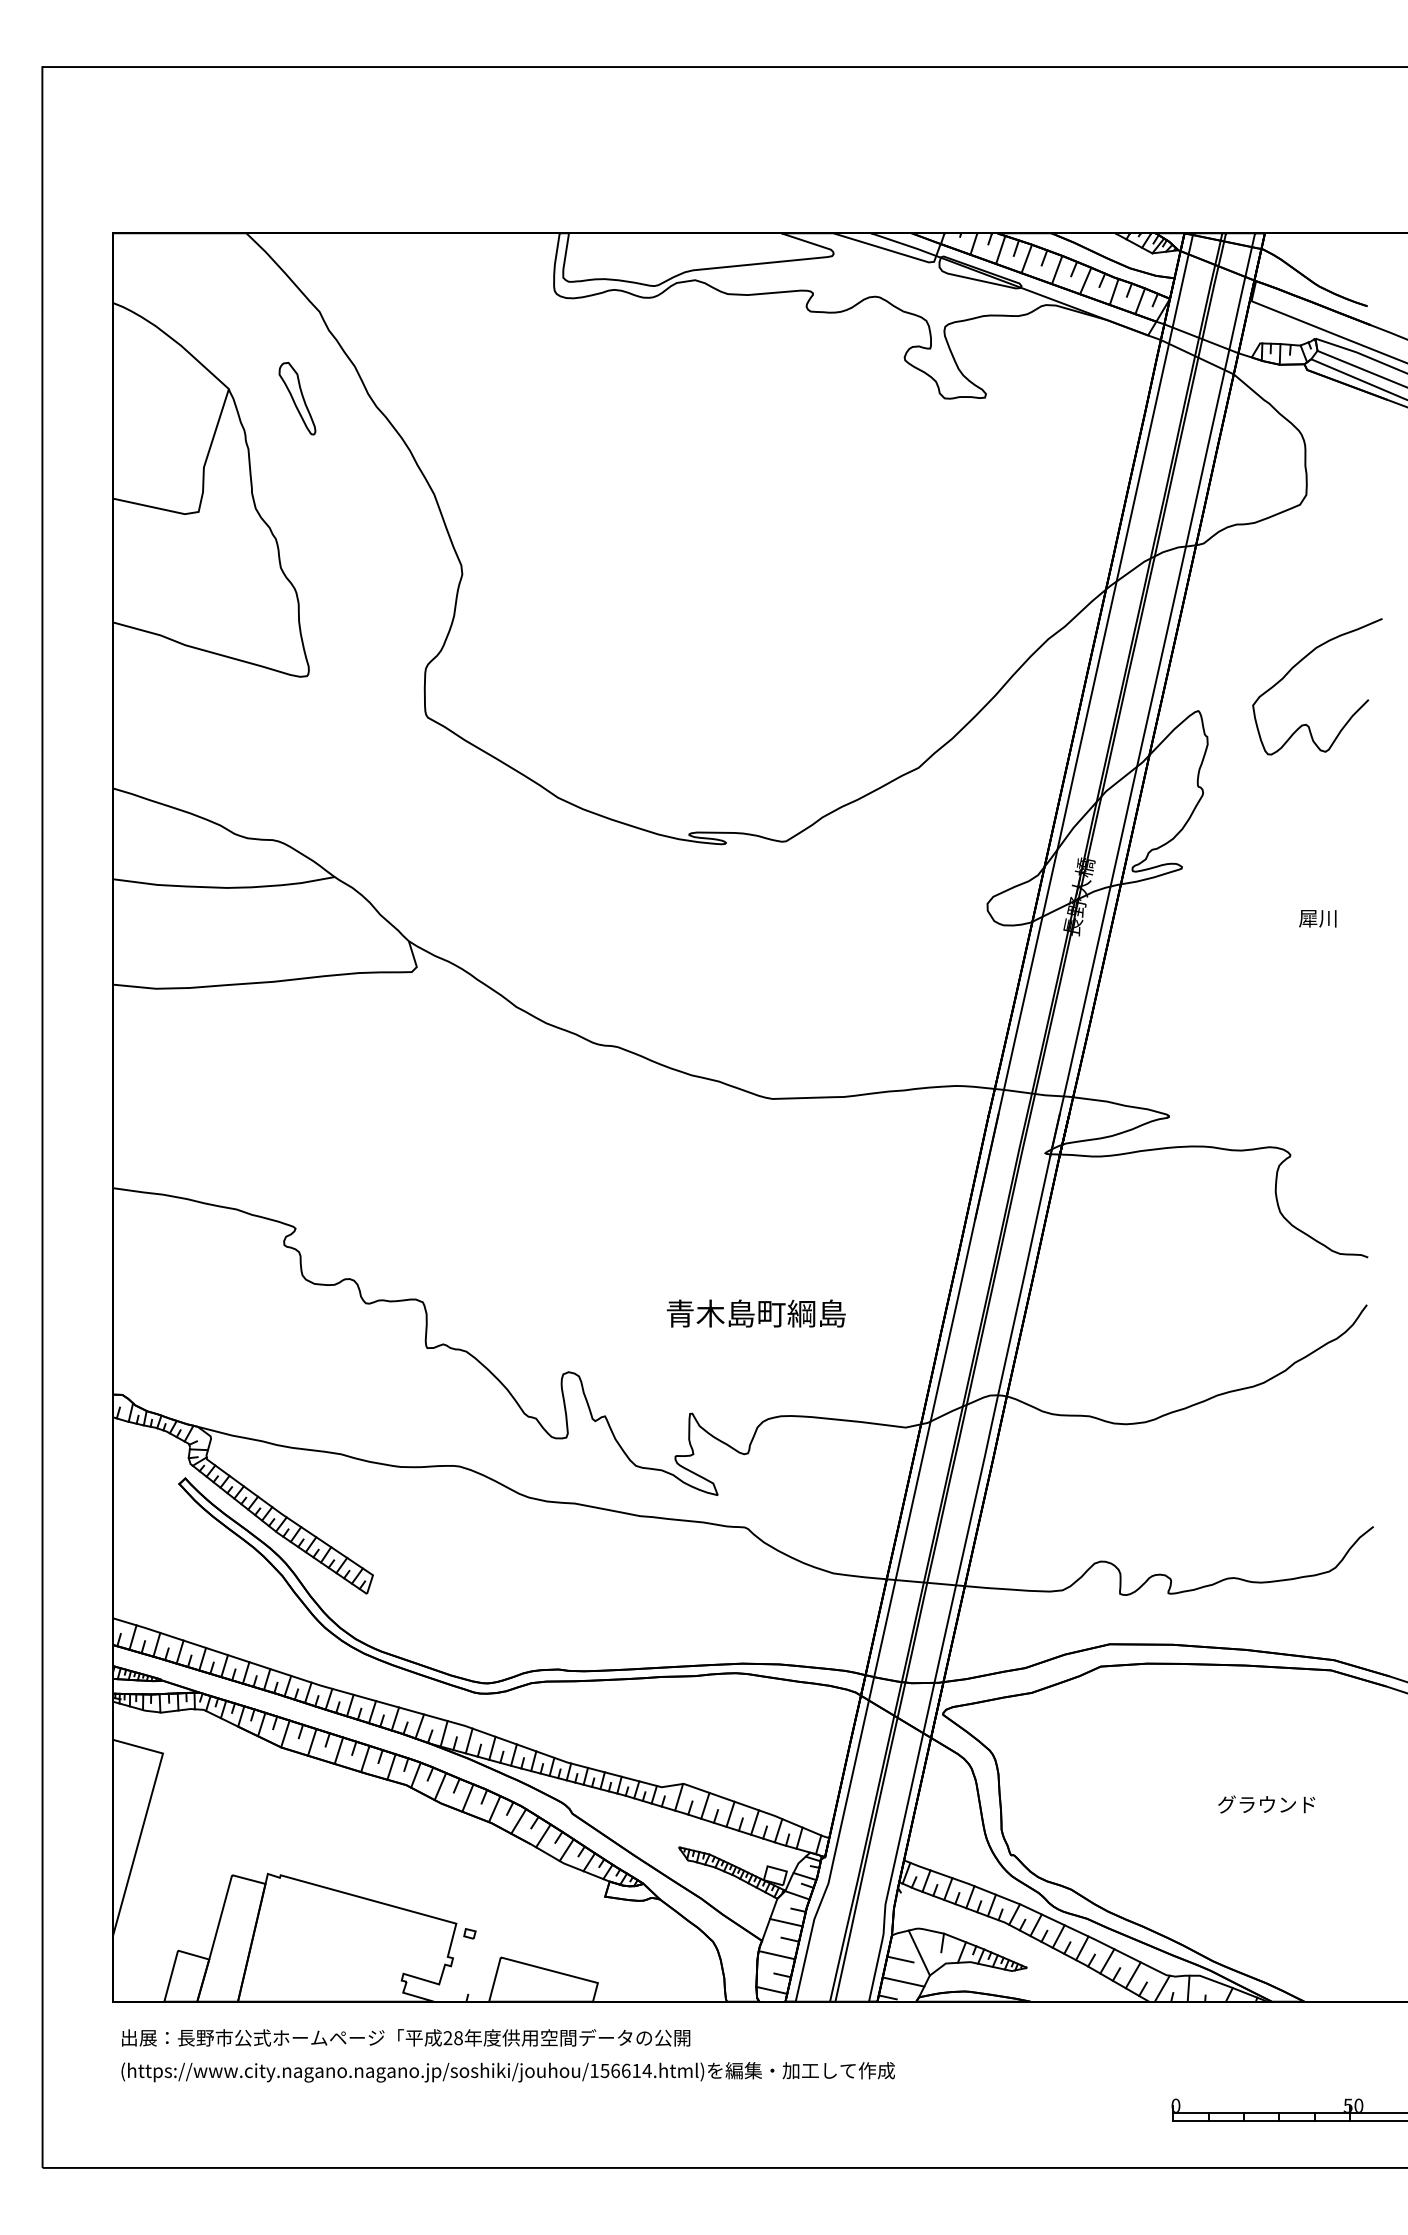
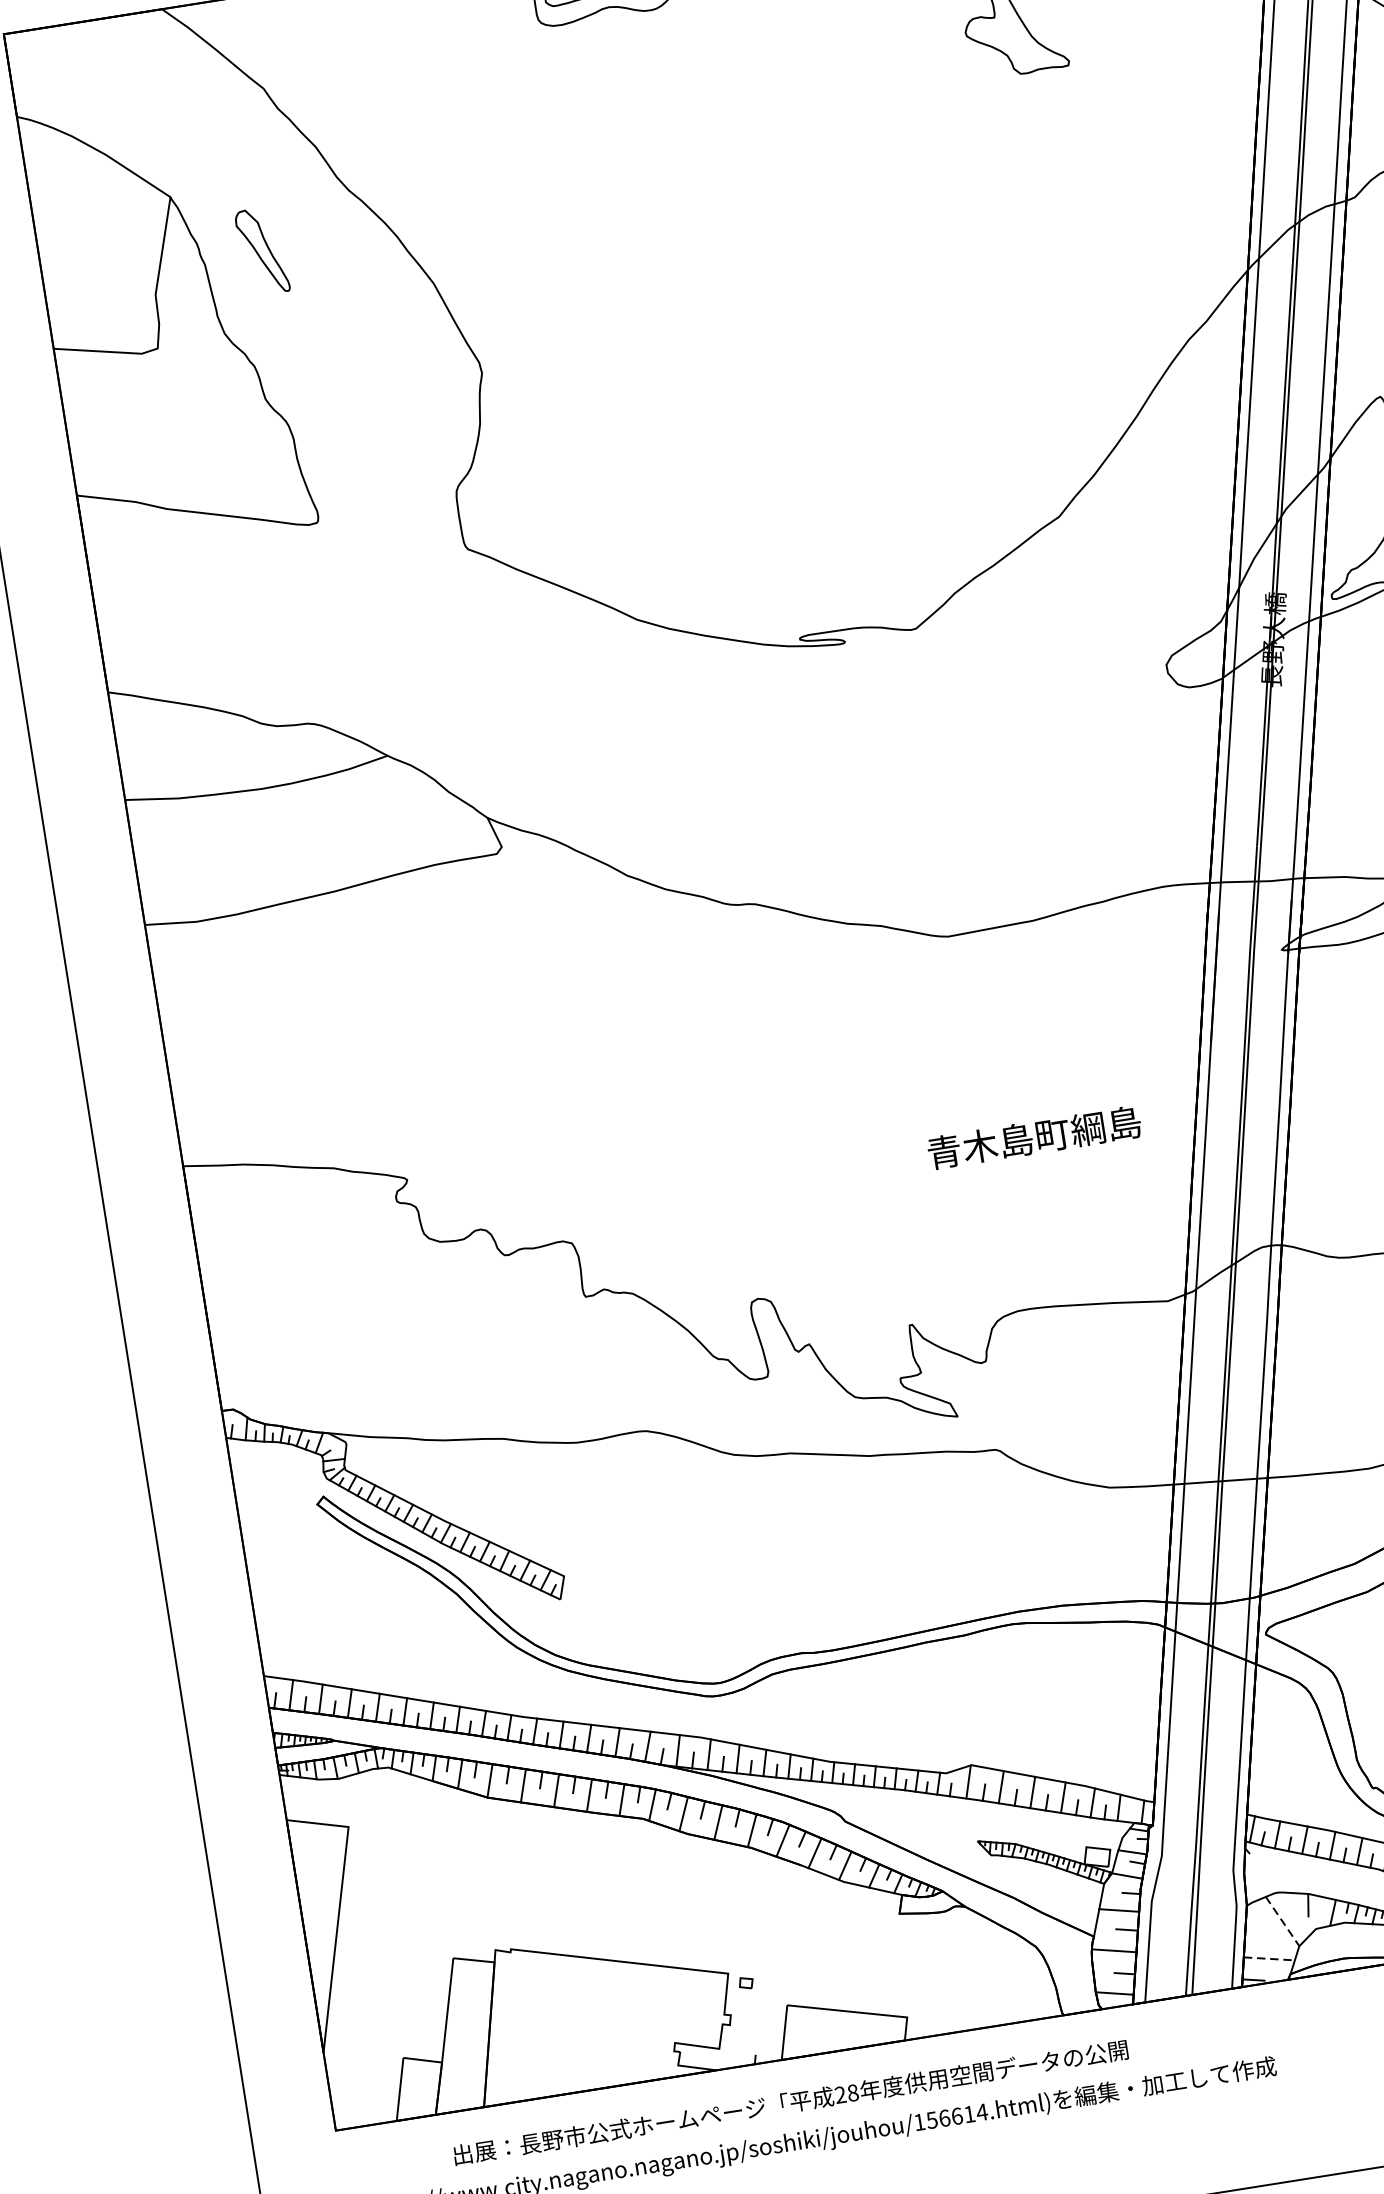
part: (297, 398) -> (262, 251), moved
text: (755, 1313) -> (1033, 1137), moved
line: (919, 1953) -> (1282, 1922), solid -> dashed
line: (900, 1959) -> (1261, 1932), removed
line: (904, 1982) -> (1270, 1959), solid -> dashed
text: (406, 2037) -> (791, 2101), moved

